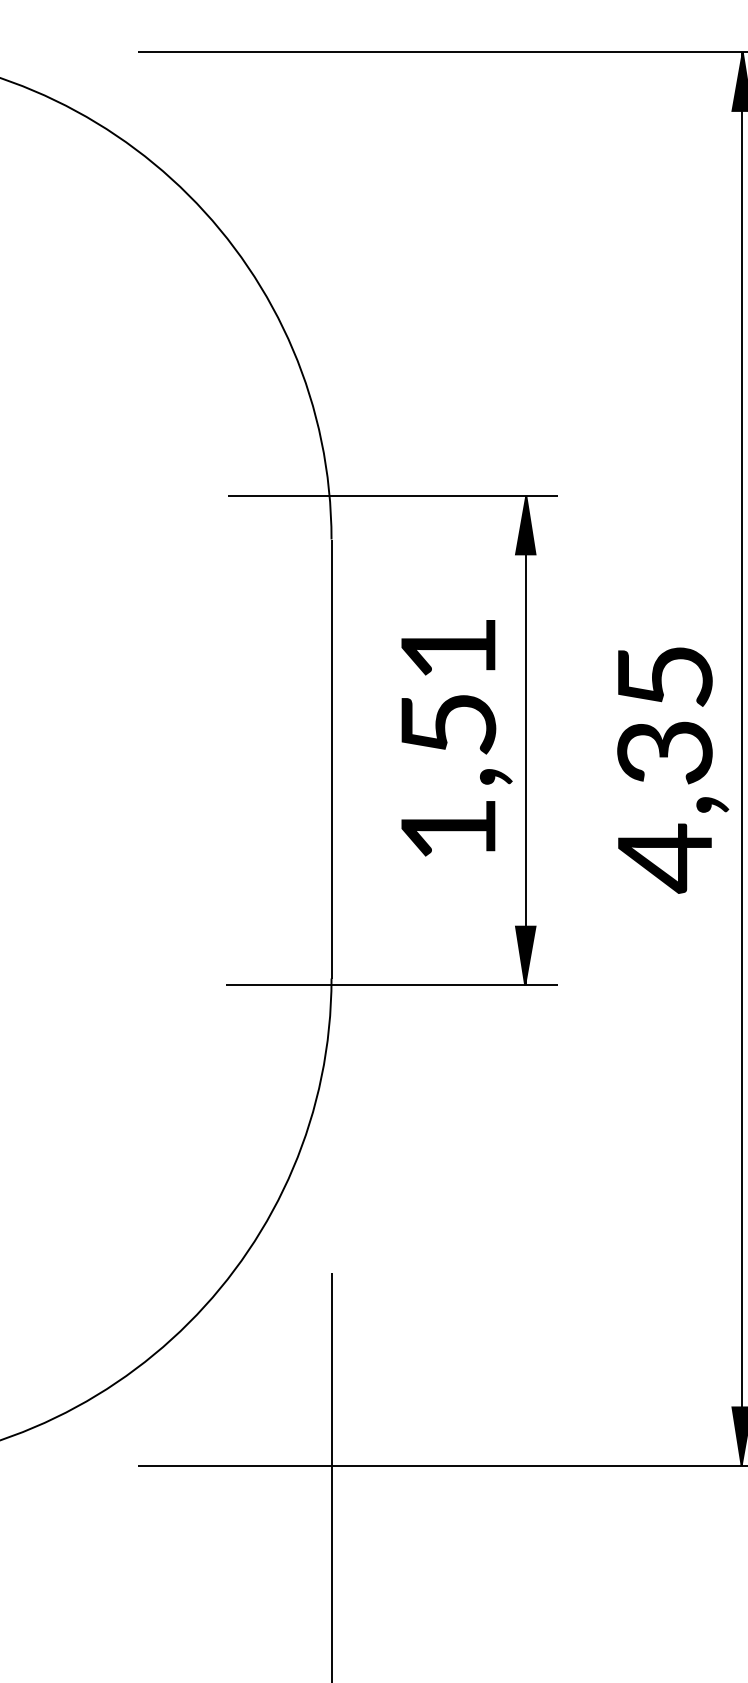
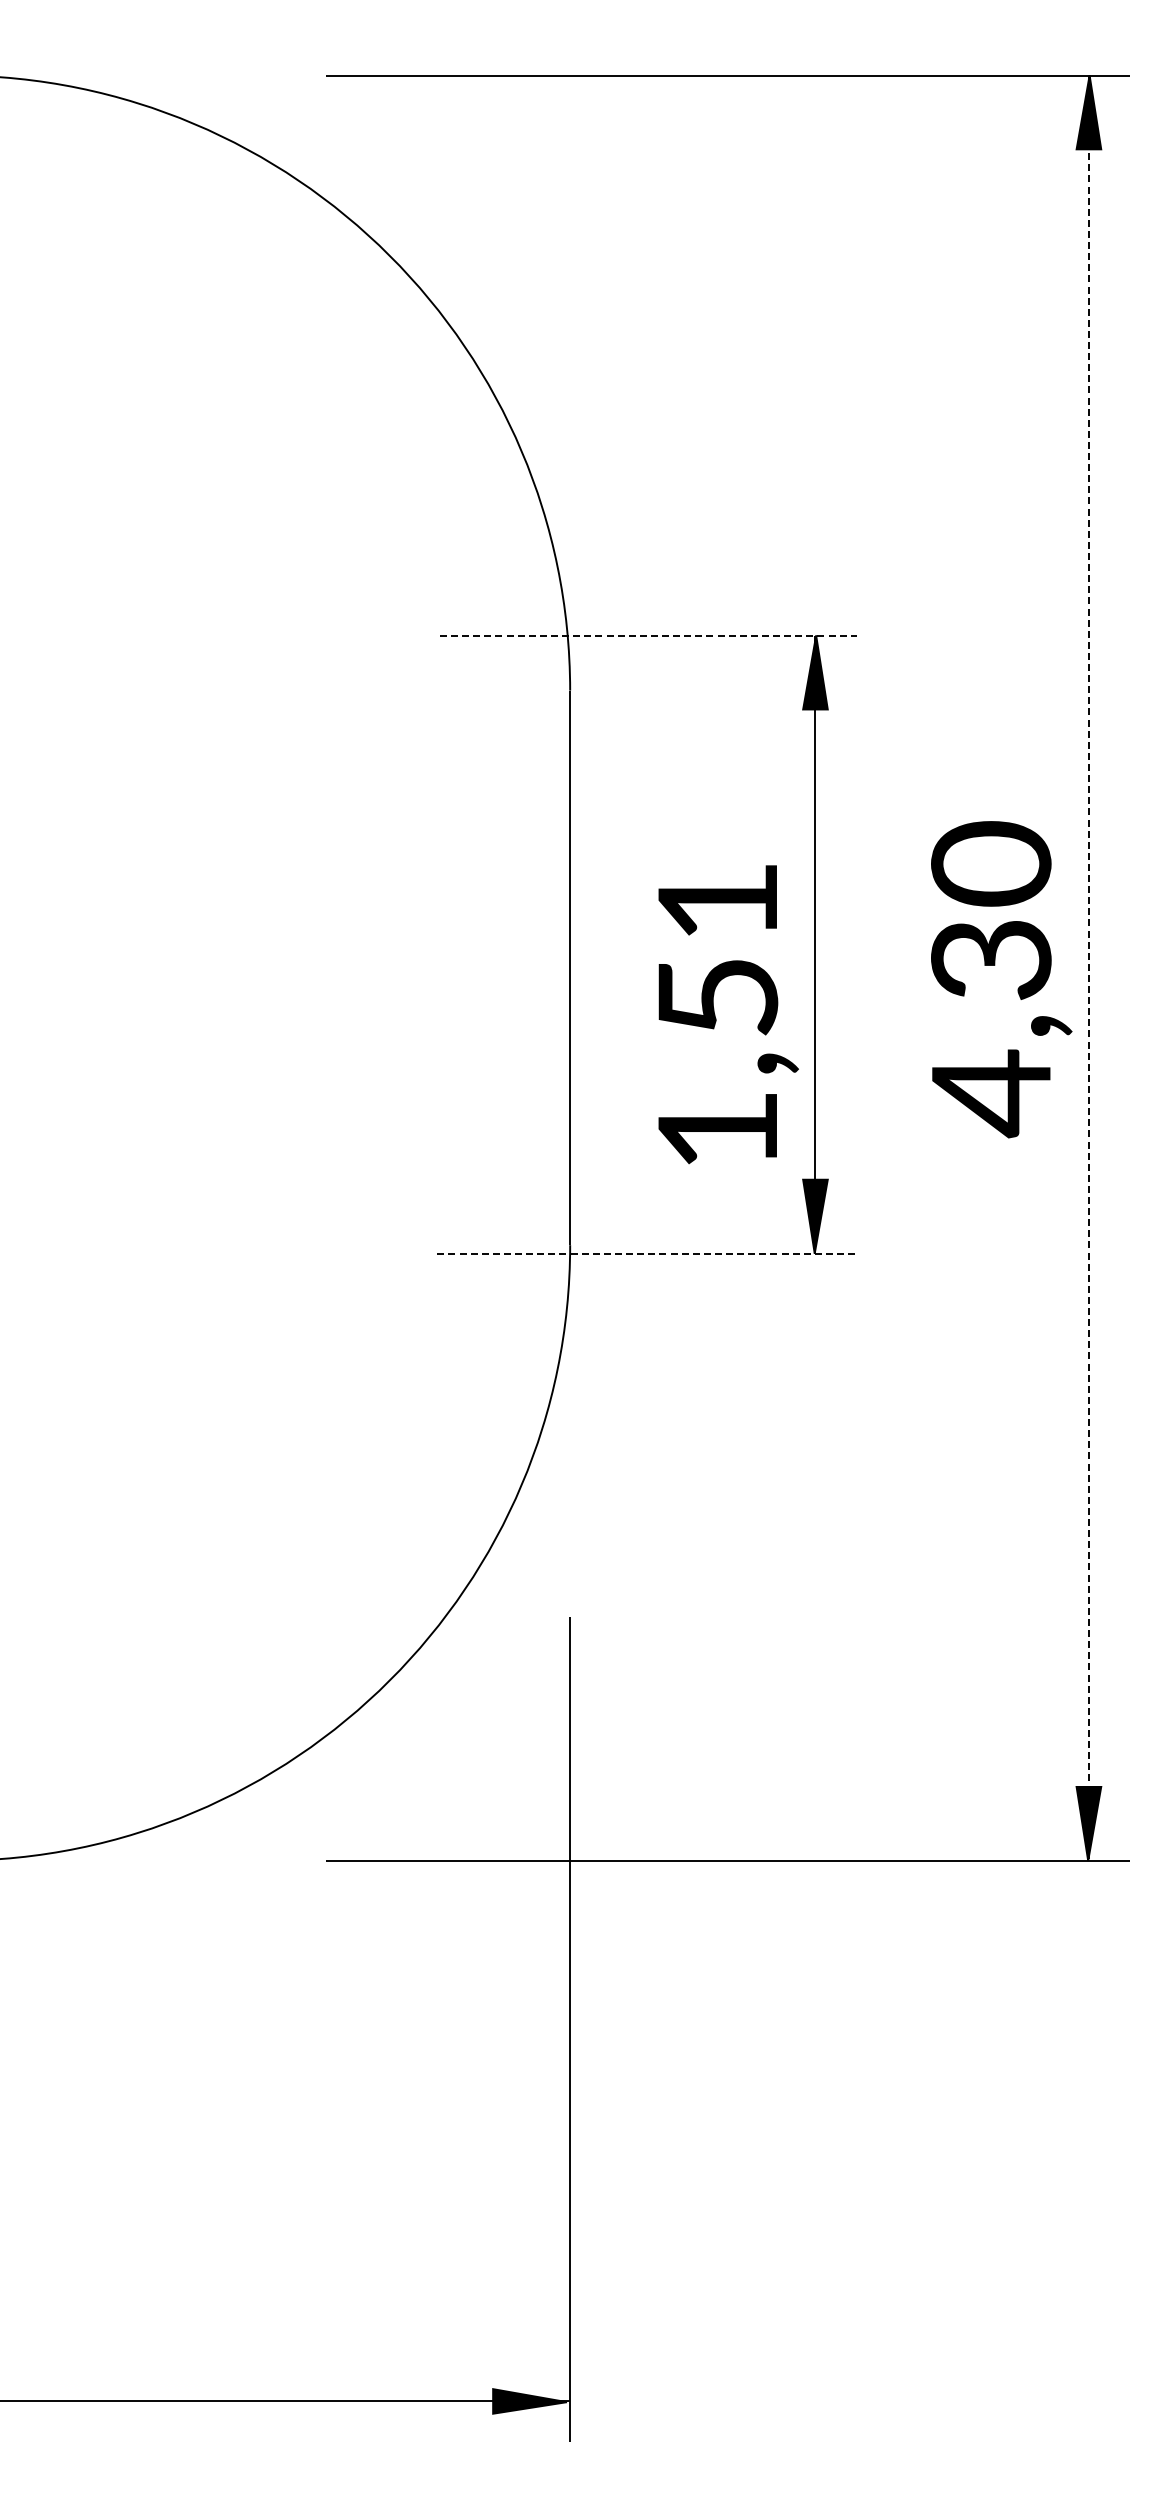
line: (393, 495) -> (648, 635), solid -> dashed
text: (665, 676) -> (991, 863), 4,35 -> 4,30
text: (456, 738) -> (728, 1014), moved
line: (741, 759) -> (1088, 968), solid -> dashed
line: (391, 985) -> (646, 1253), solid -> dashed

